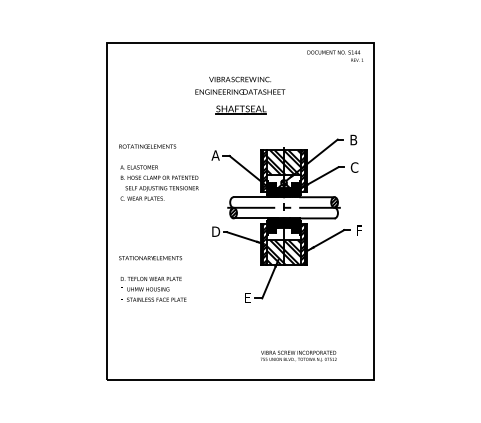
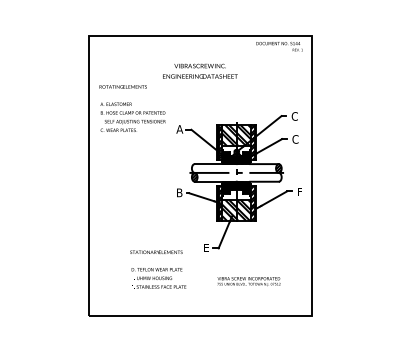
part: (240, 109) -> (200, 91), removed
text: (353, 139) -> (294, 116), B -> C
text: (158, 172) -> (132, 108), moved
text: (216, 231) -> (180, 192), D -> B
text: (152, 278) -> (158, 269), moved
text: (298, 355) -> (248, 280), moved

